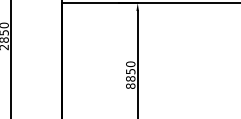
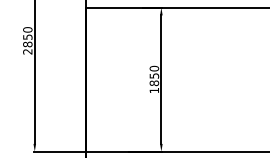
text: (130, 86) -> (154, 90), 8850 -> 1850

